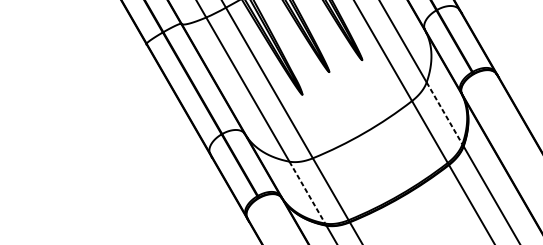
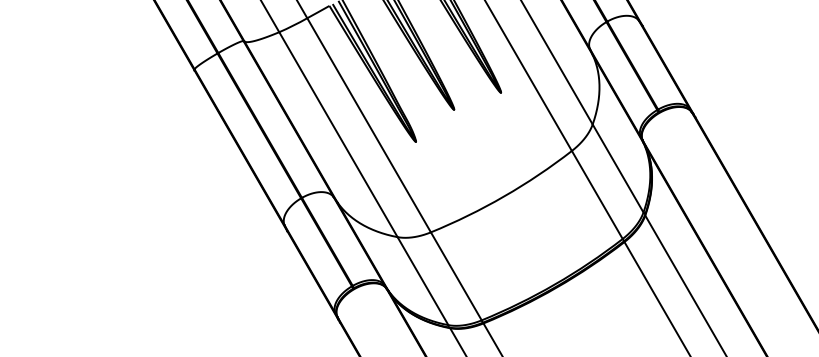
line: (444, 113) -> (618, 168), dashed -> solid
line: (307, 192) -> (423, 281), dashed -> solid

